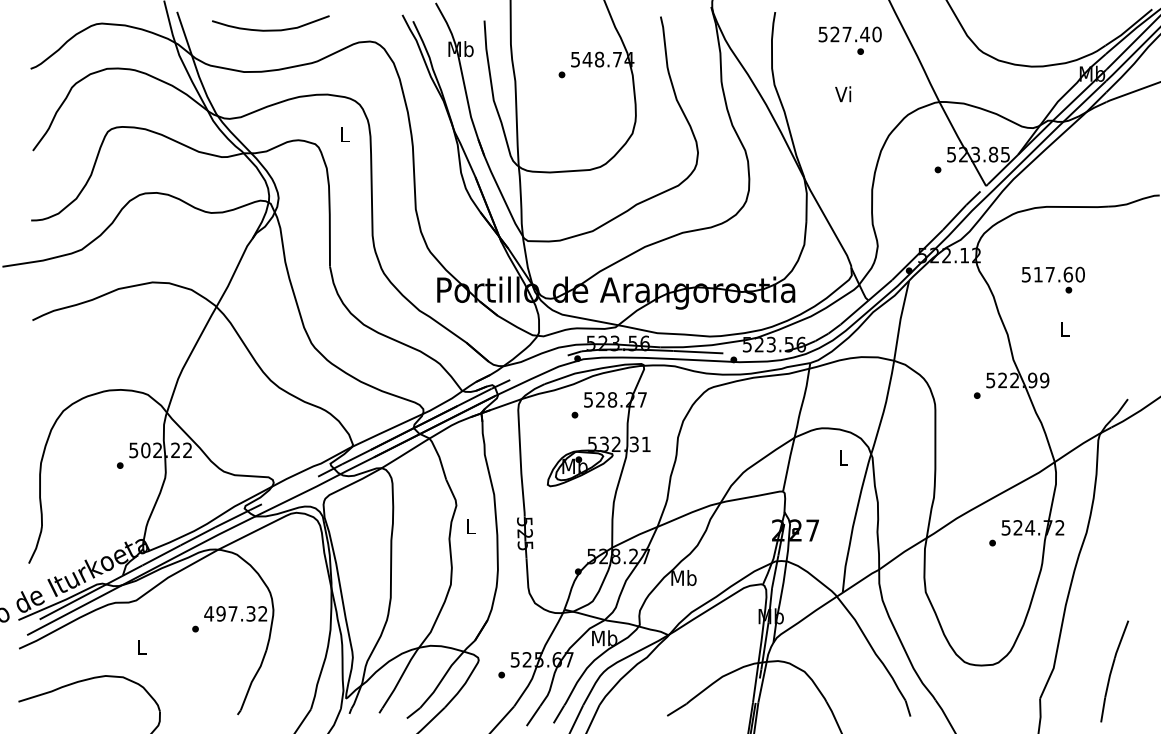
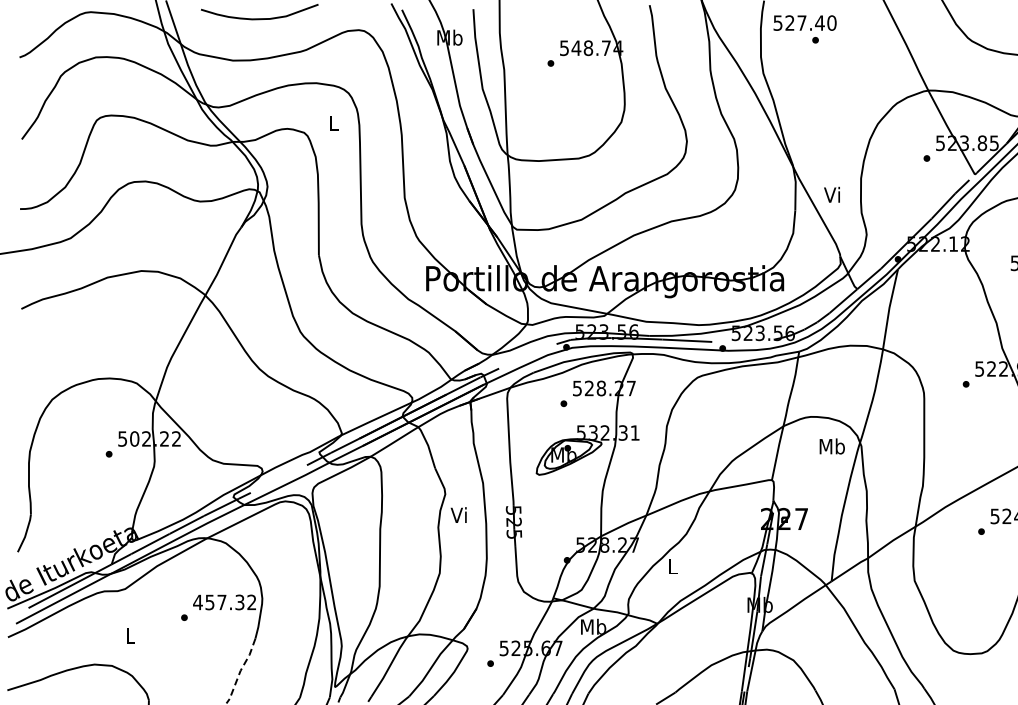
text: (849, 40) -> (804, 29), moved
text: (843, 94) -> (832, 195), moved
text: (843, 457) -> (832, 446), L -> Mb
text: (469, 526) -> (458, 515), L -> Vi
text: (683, 578) -> (672, 567), Mb -> L
text: (220, 613) -> (209, 602), 497.32 -> 457.32
line: (253, 679) -> (242, 668), solid -> dashed

